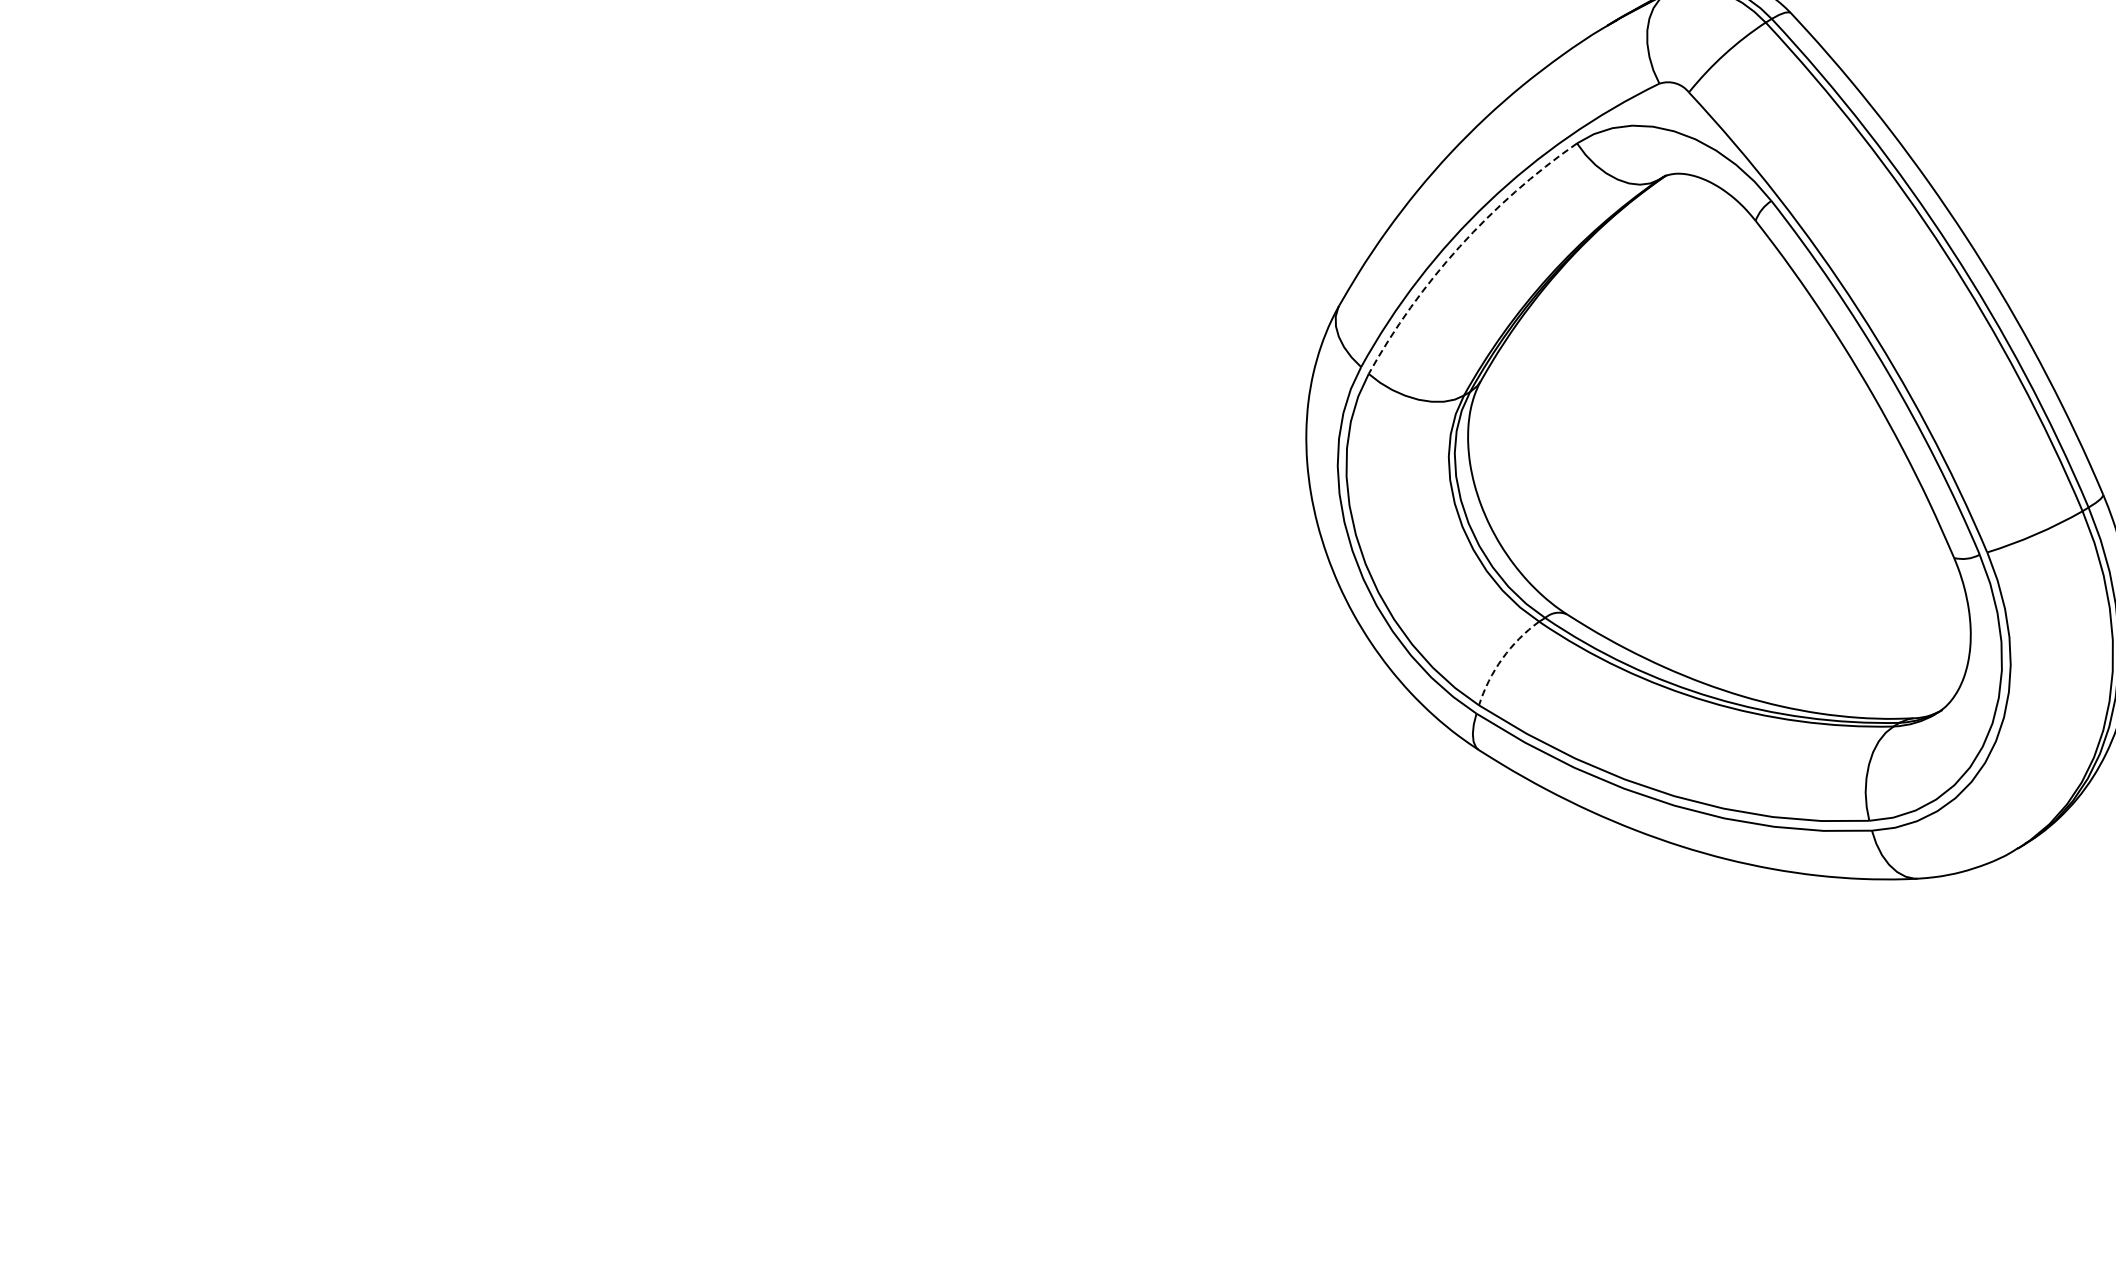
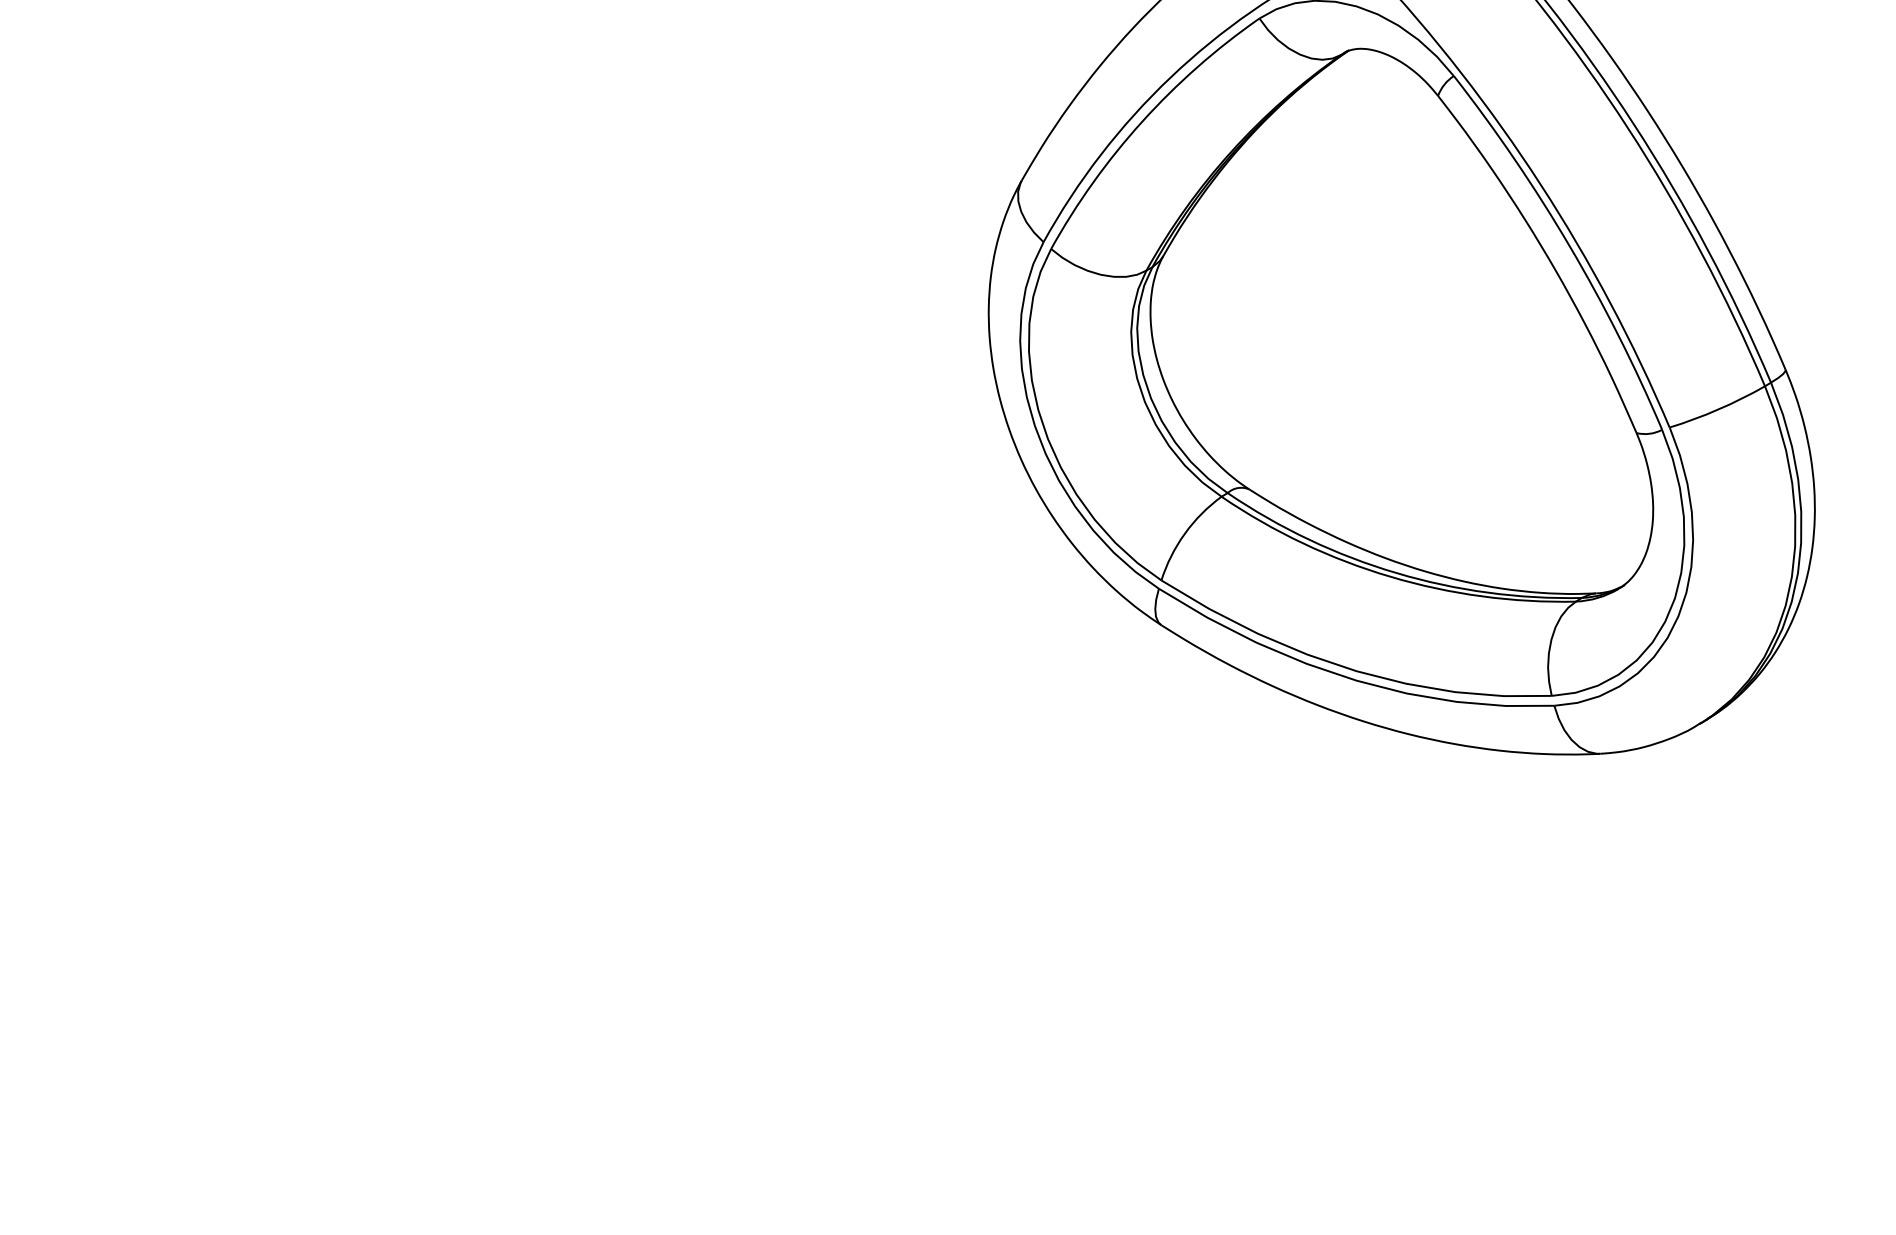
arc: (1459, 246) -> (1141, 121), dashed -> solid
arc: (1502, 658) -> (1184, 533), dashed -> solid

